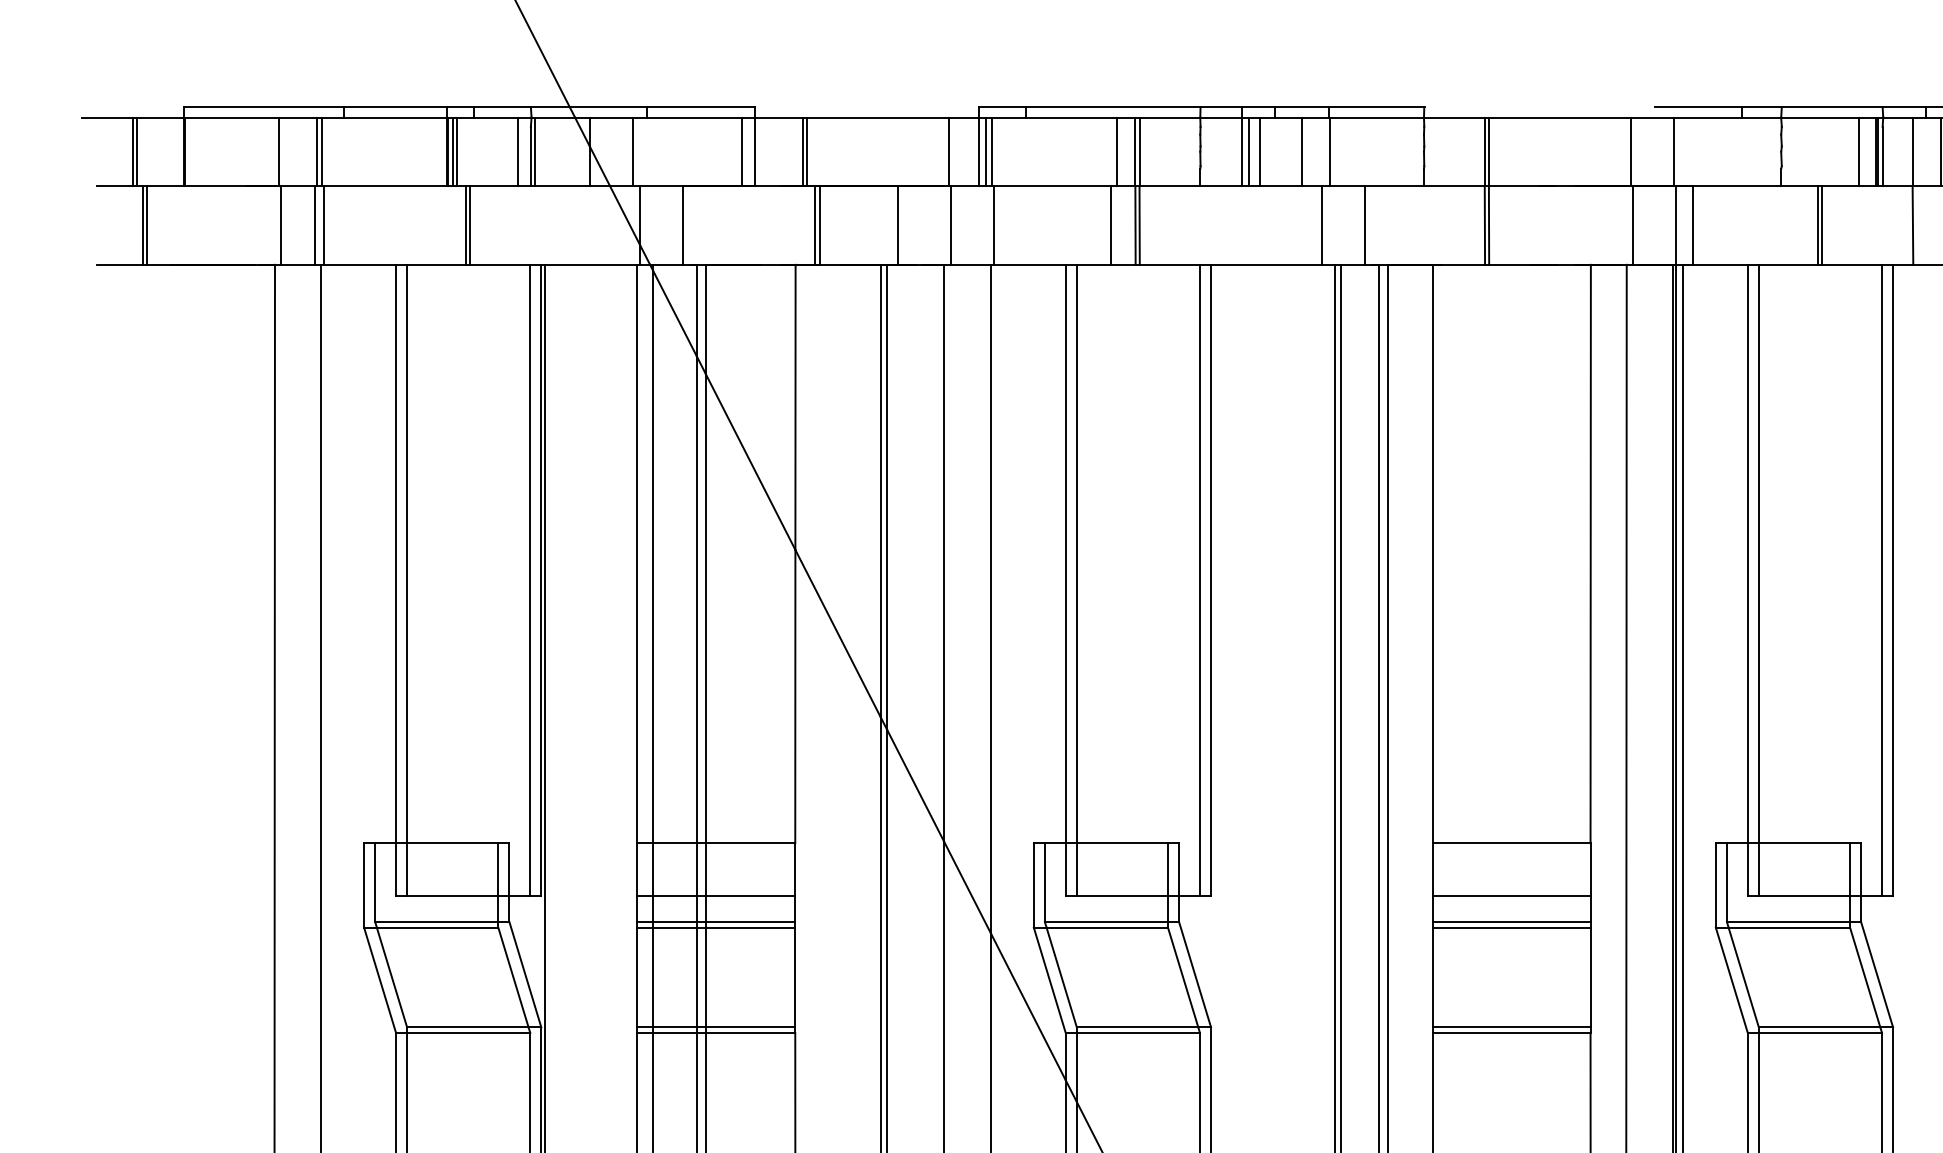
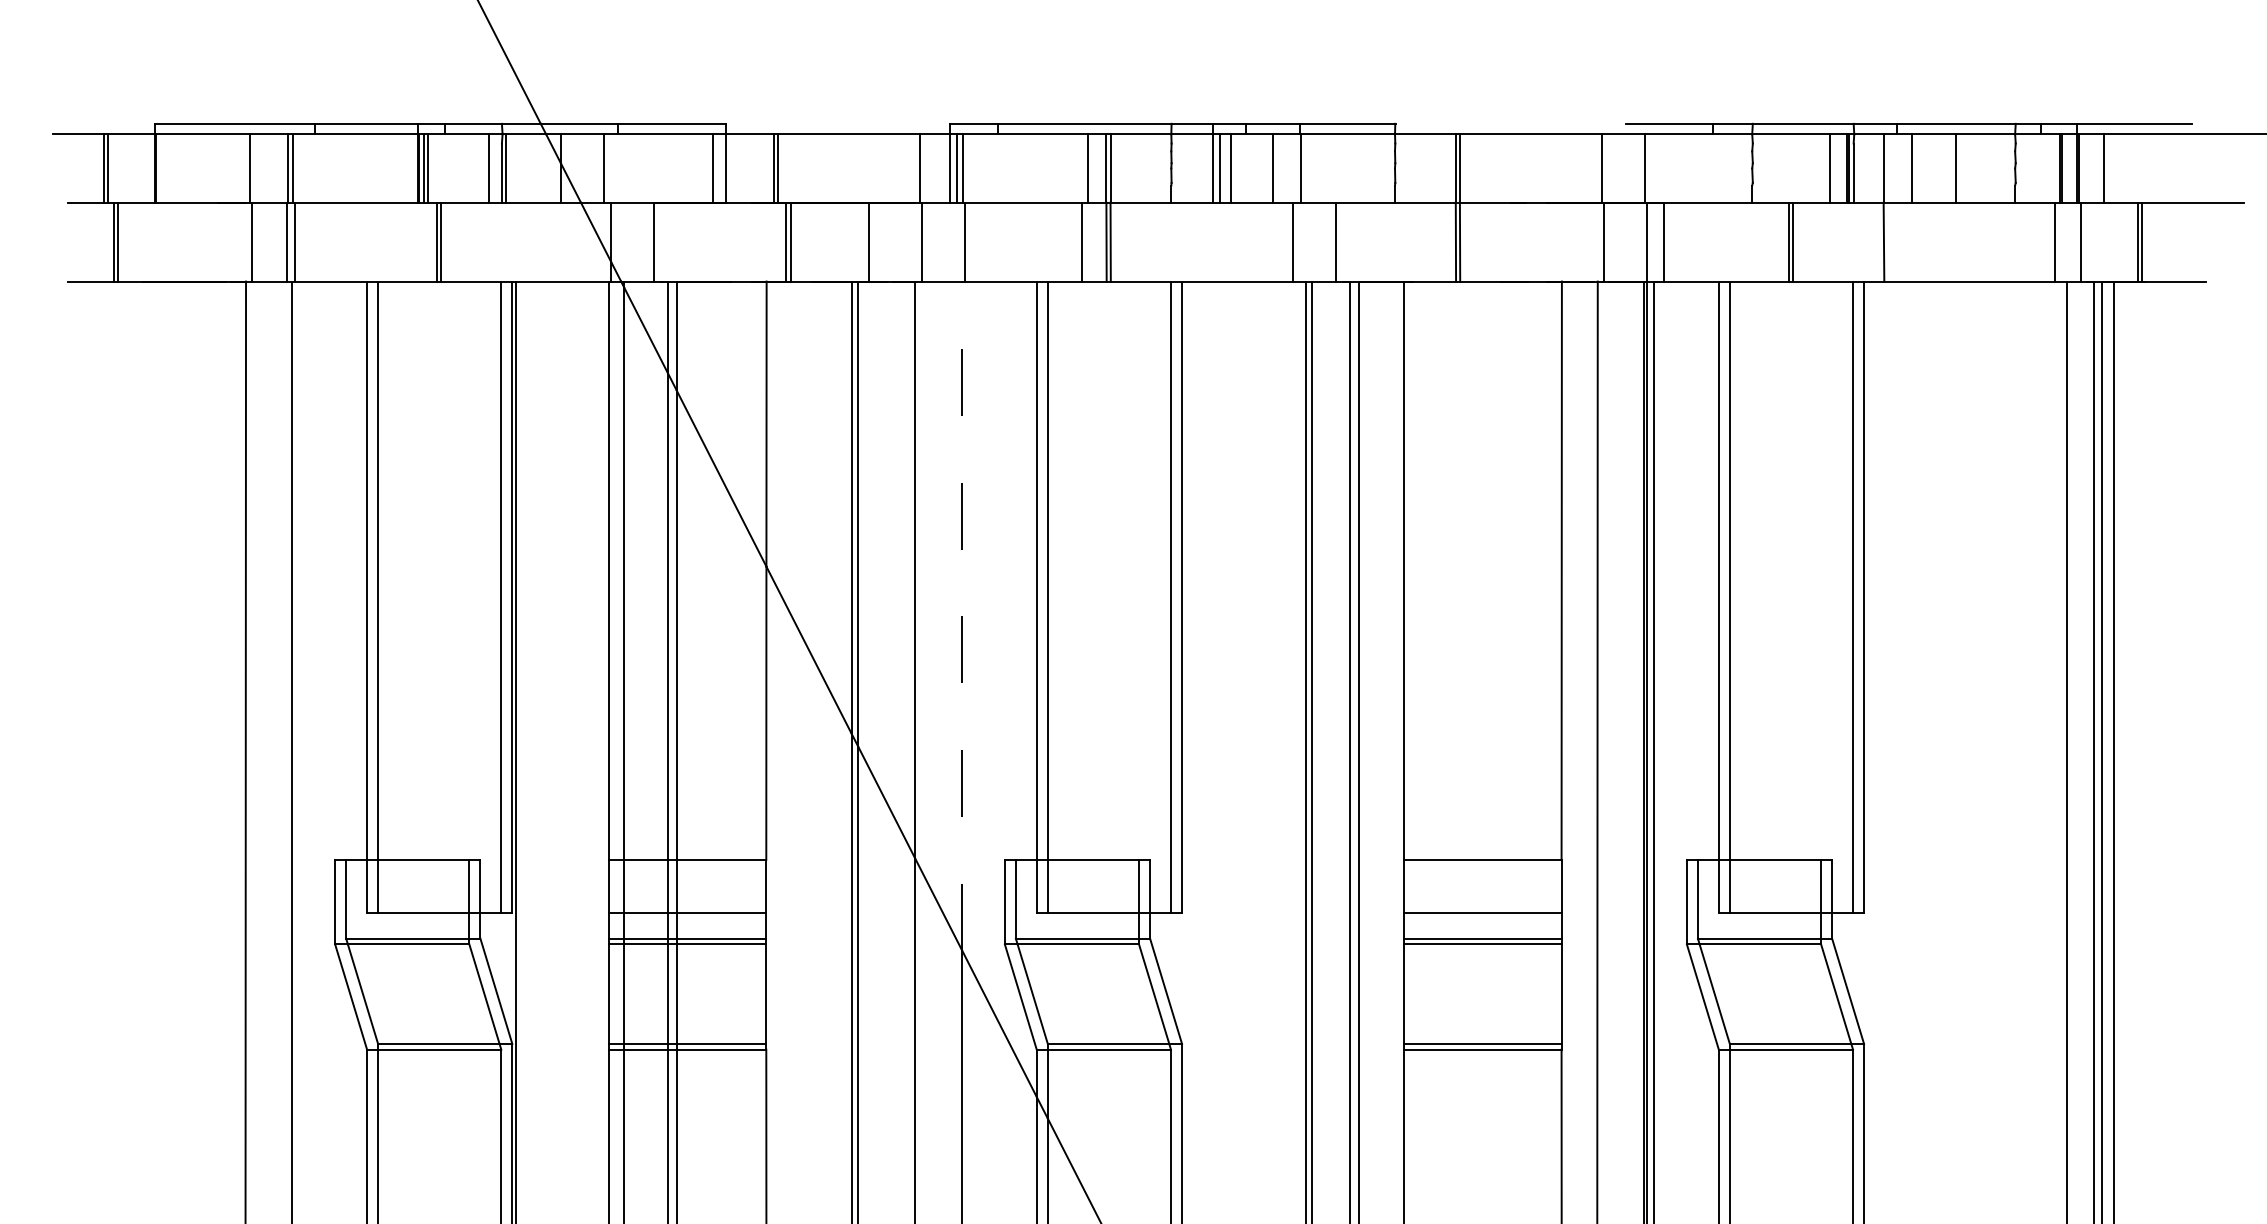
line: (991, 598) -> (962, 615), solid -> dashed

